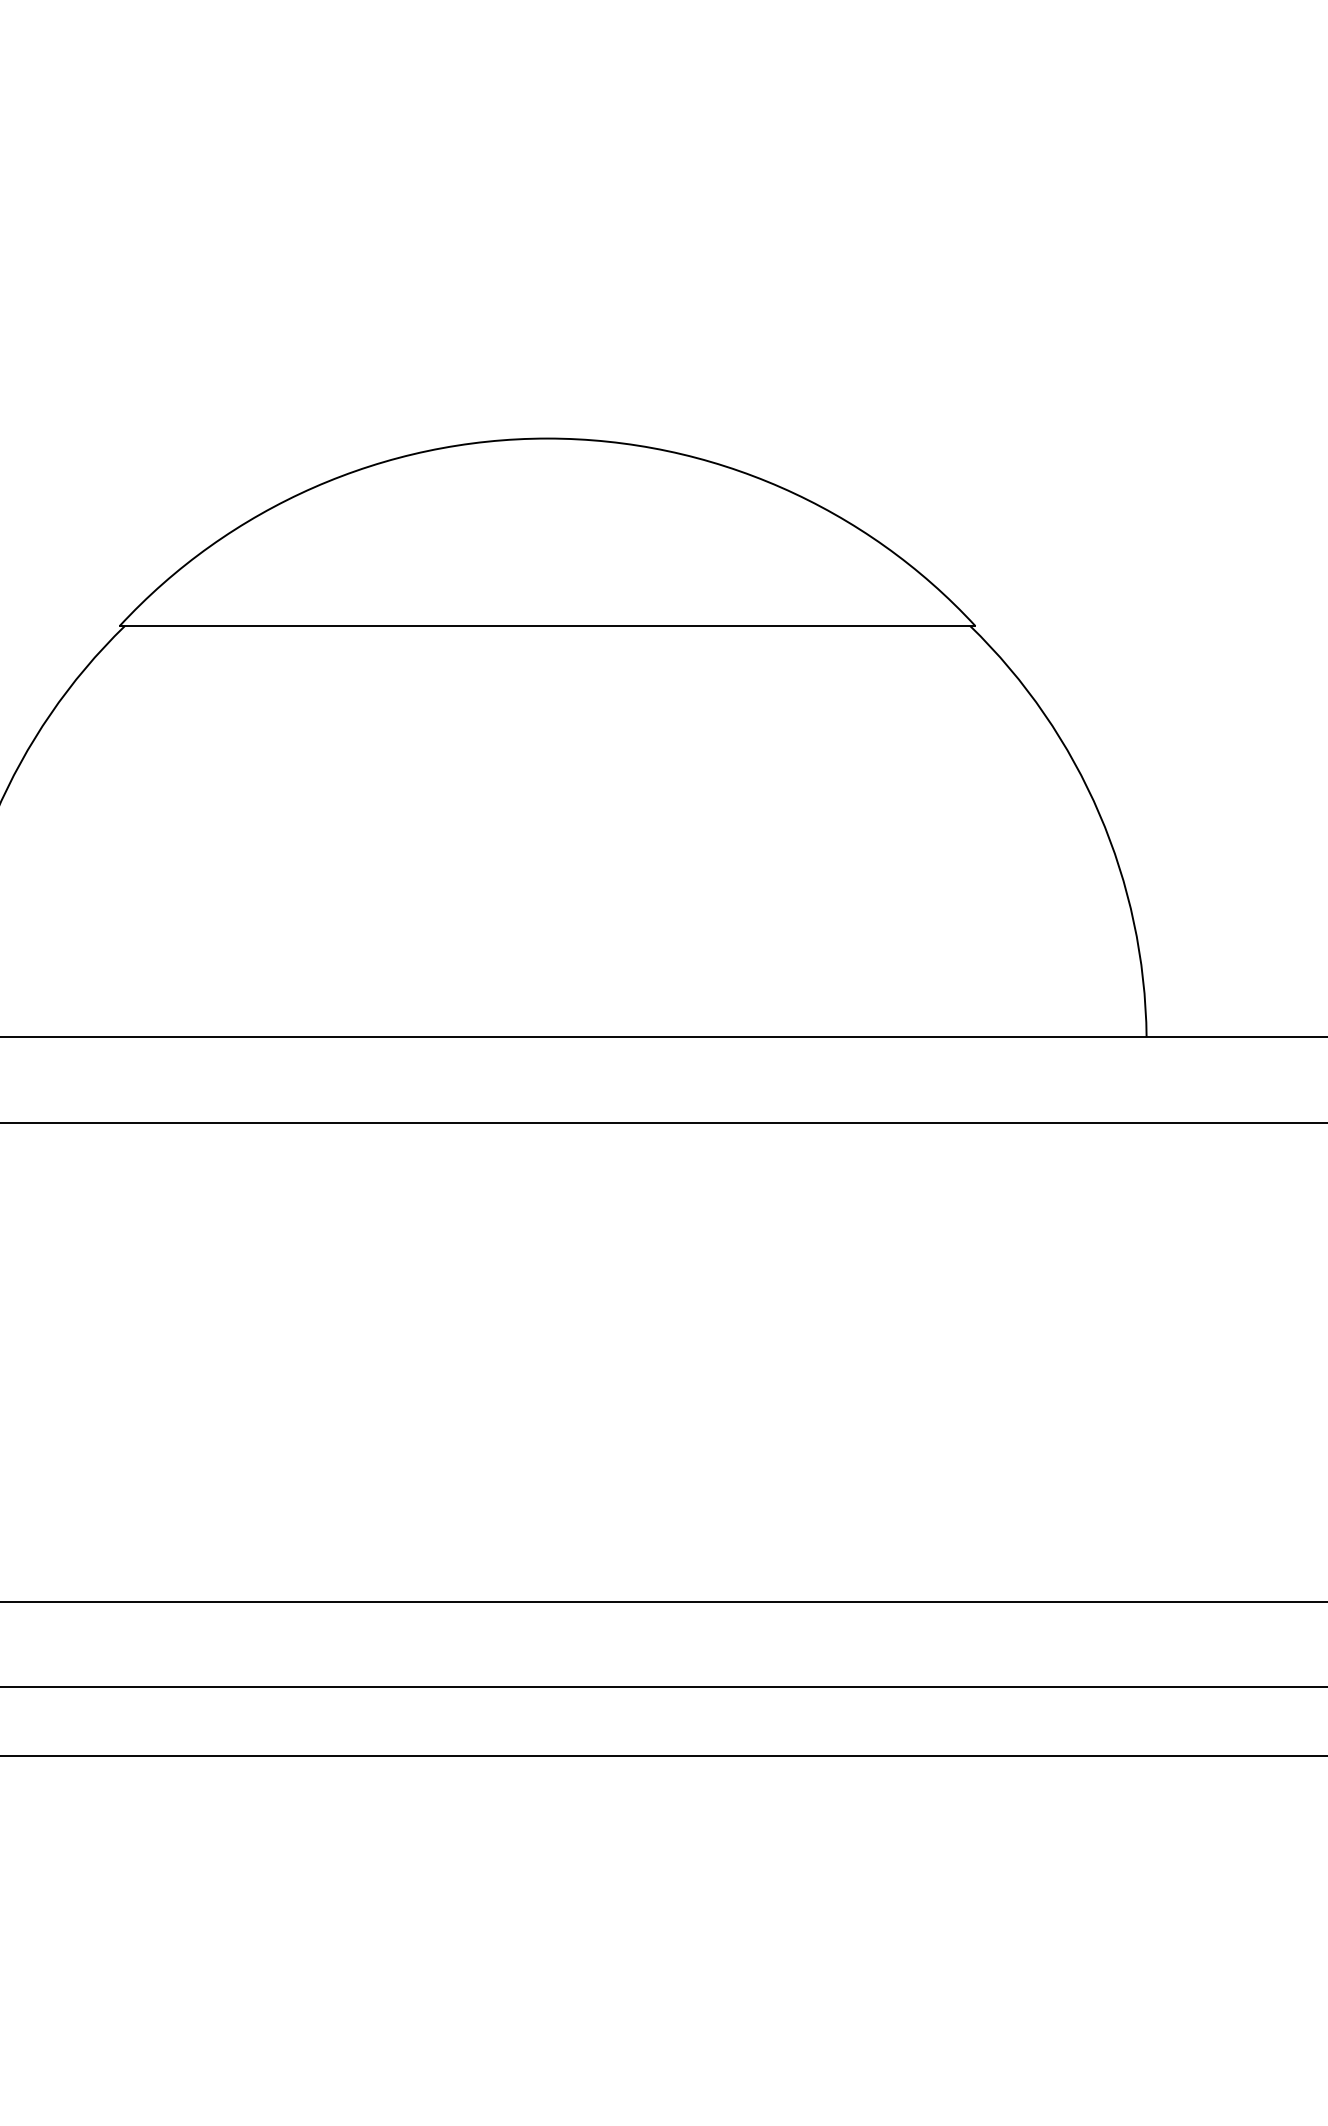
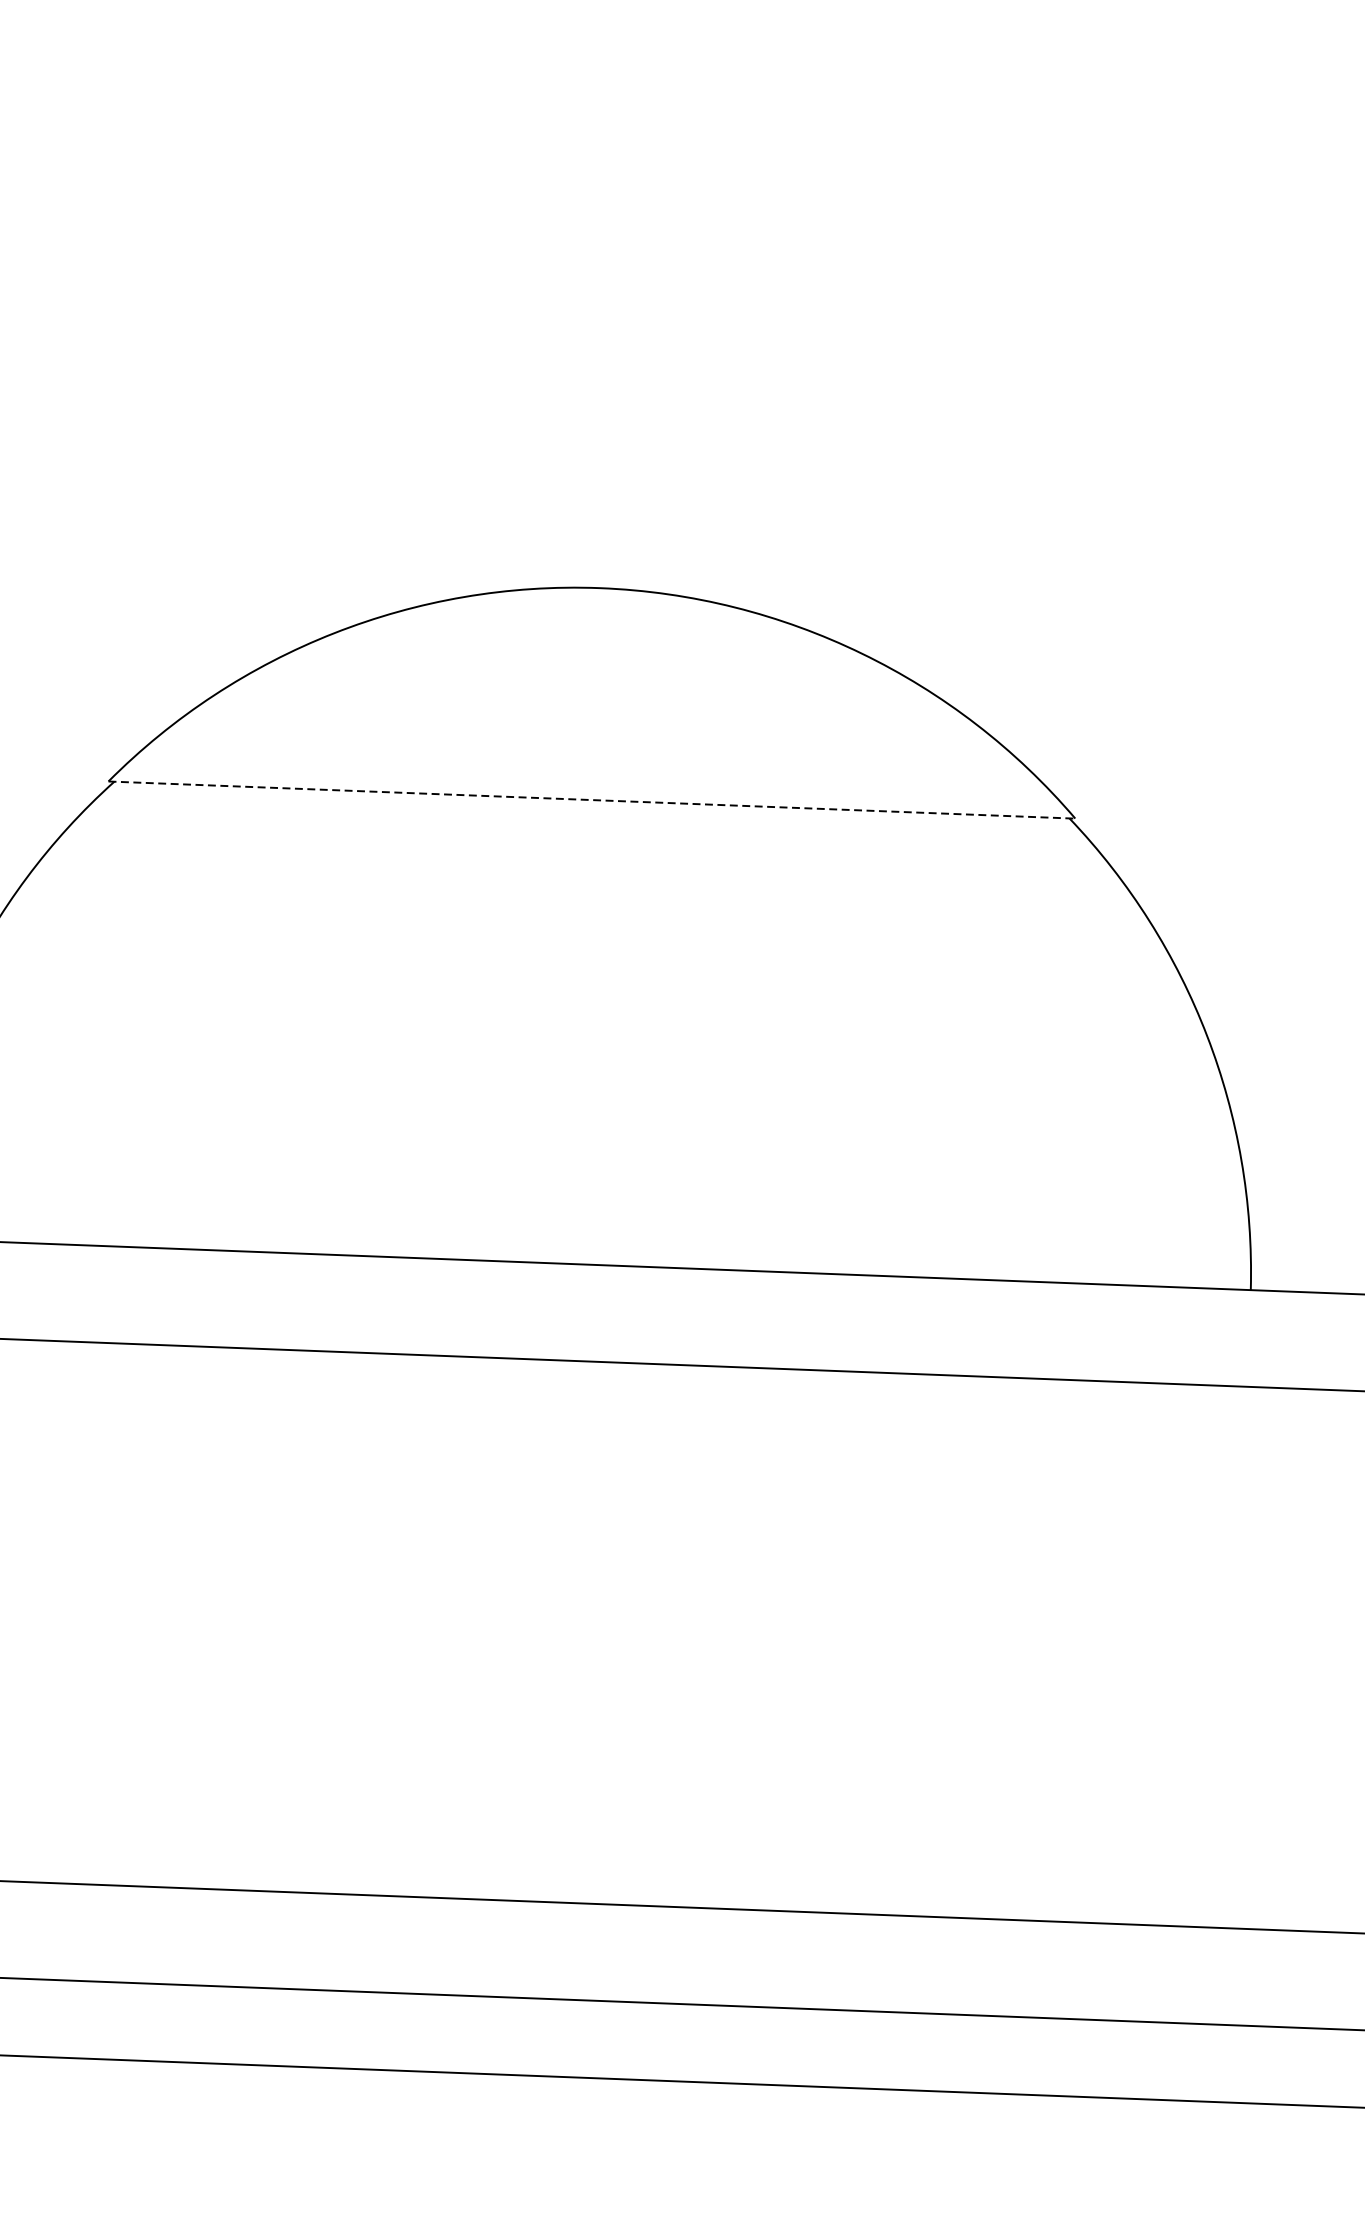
line: (547, 626) -> (591, 800), solid -> dashed

